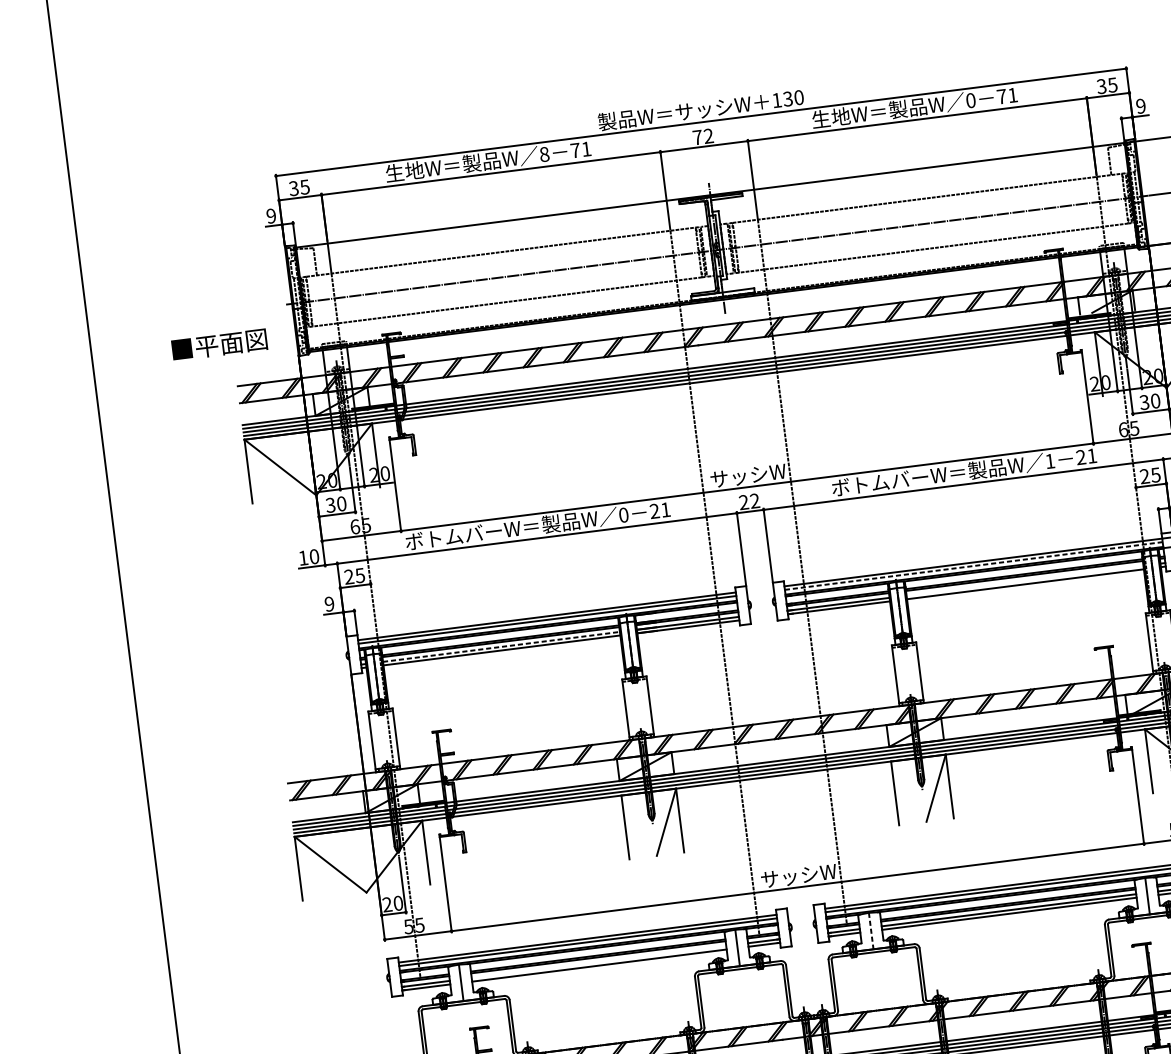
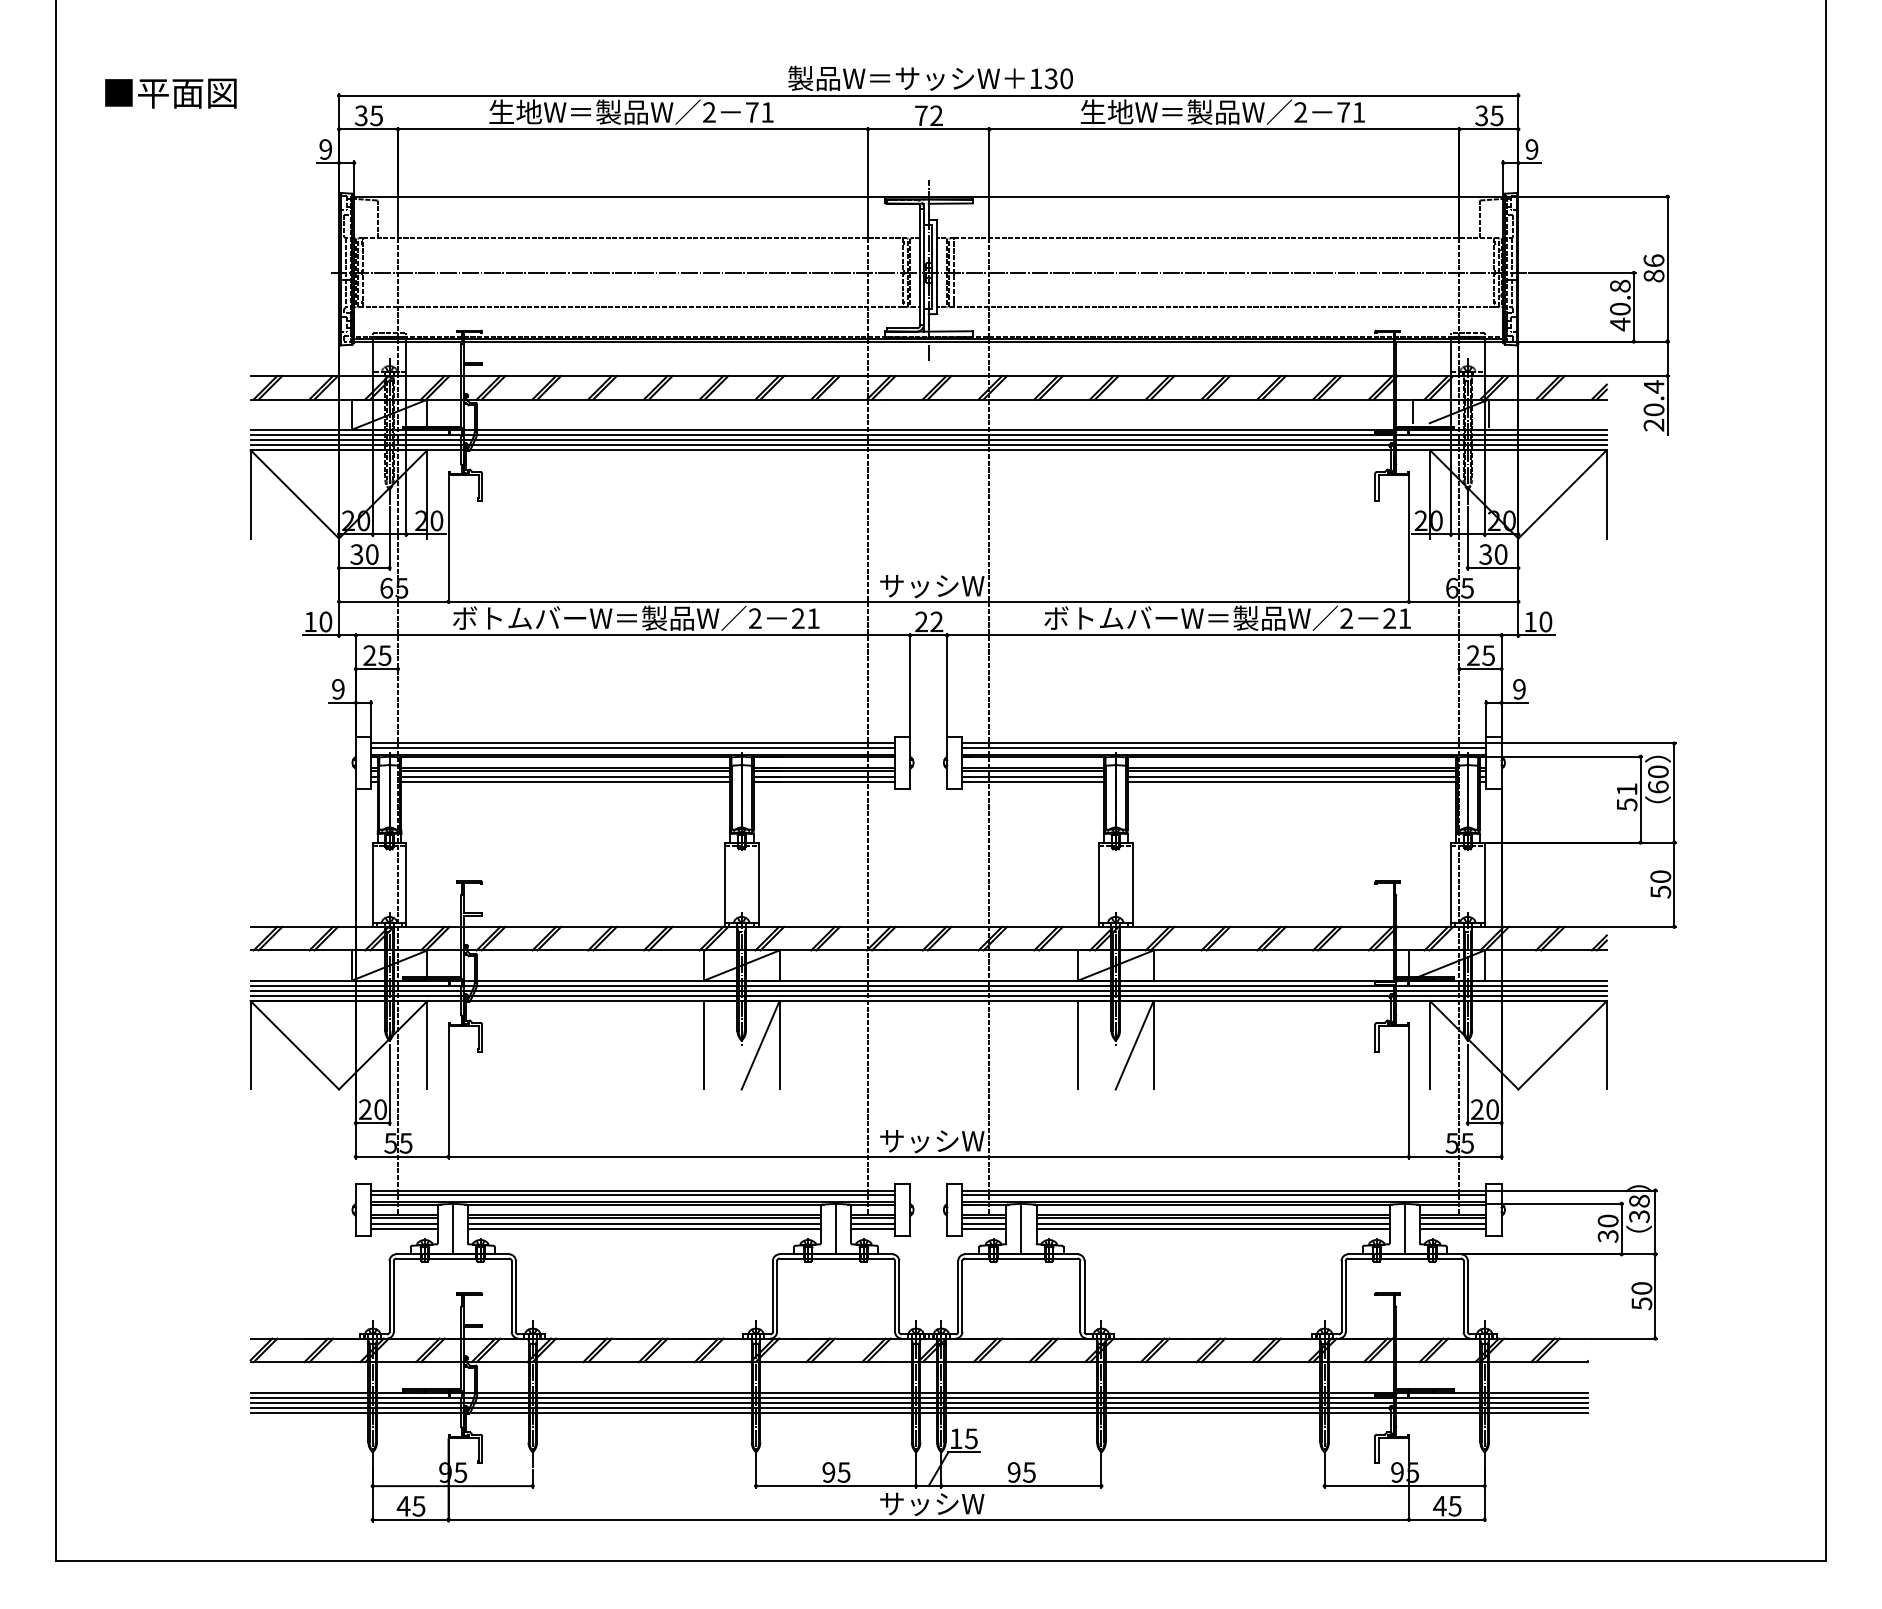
text: (970, 100) -> (1300, 112), 0 -> 2
text: (544, 154) -> (709, 112), 8 -> 2
text: (219, 345) -> (170, 93), moved
text: (1049, 461) -> (1346, 618), 1 -> 2
text: (623, 515) -> (755, 618), 0 -> 2
line: (973, 566) -> (1224, 748), dashed -> solid
line: (1024, 580) -> (1291, 777), added
line: (502, 646) -> (566, 777), dashed -> solid
line: (871, 931) -> (1021, 1229), dashed -> solid
line: (598, 962) -> (643, 1224), added

